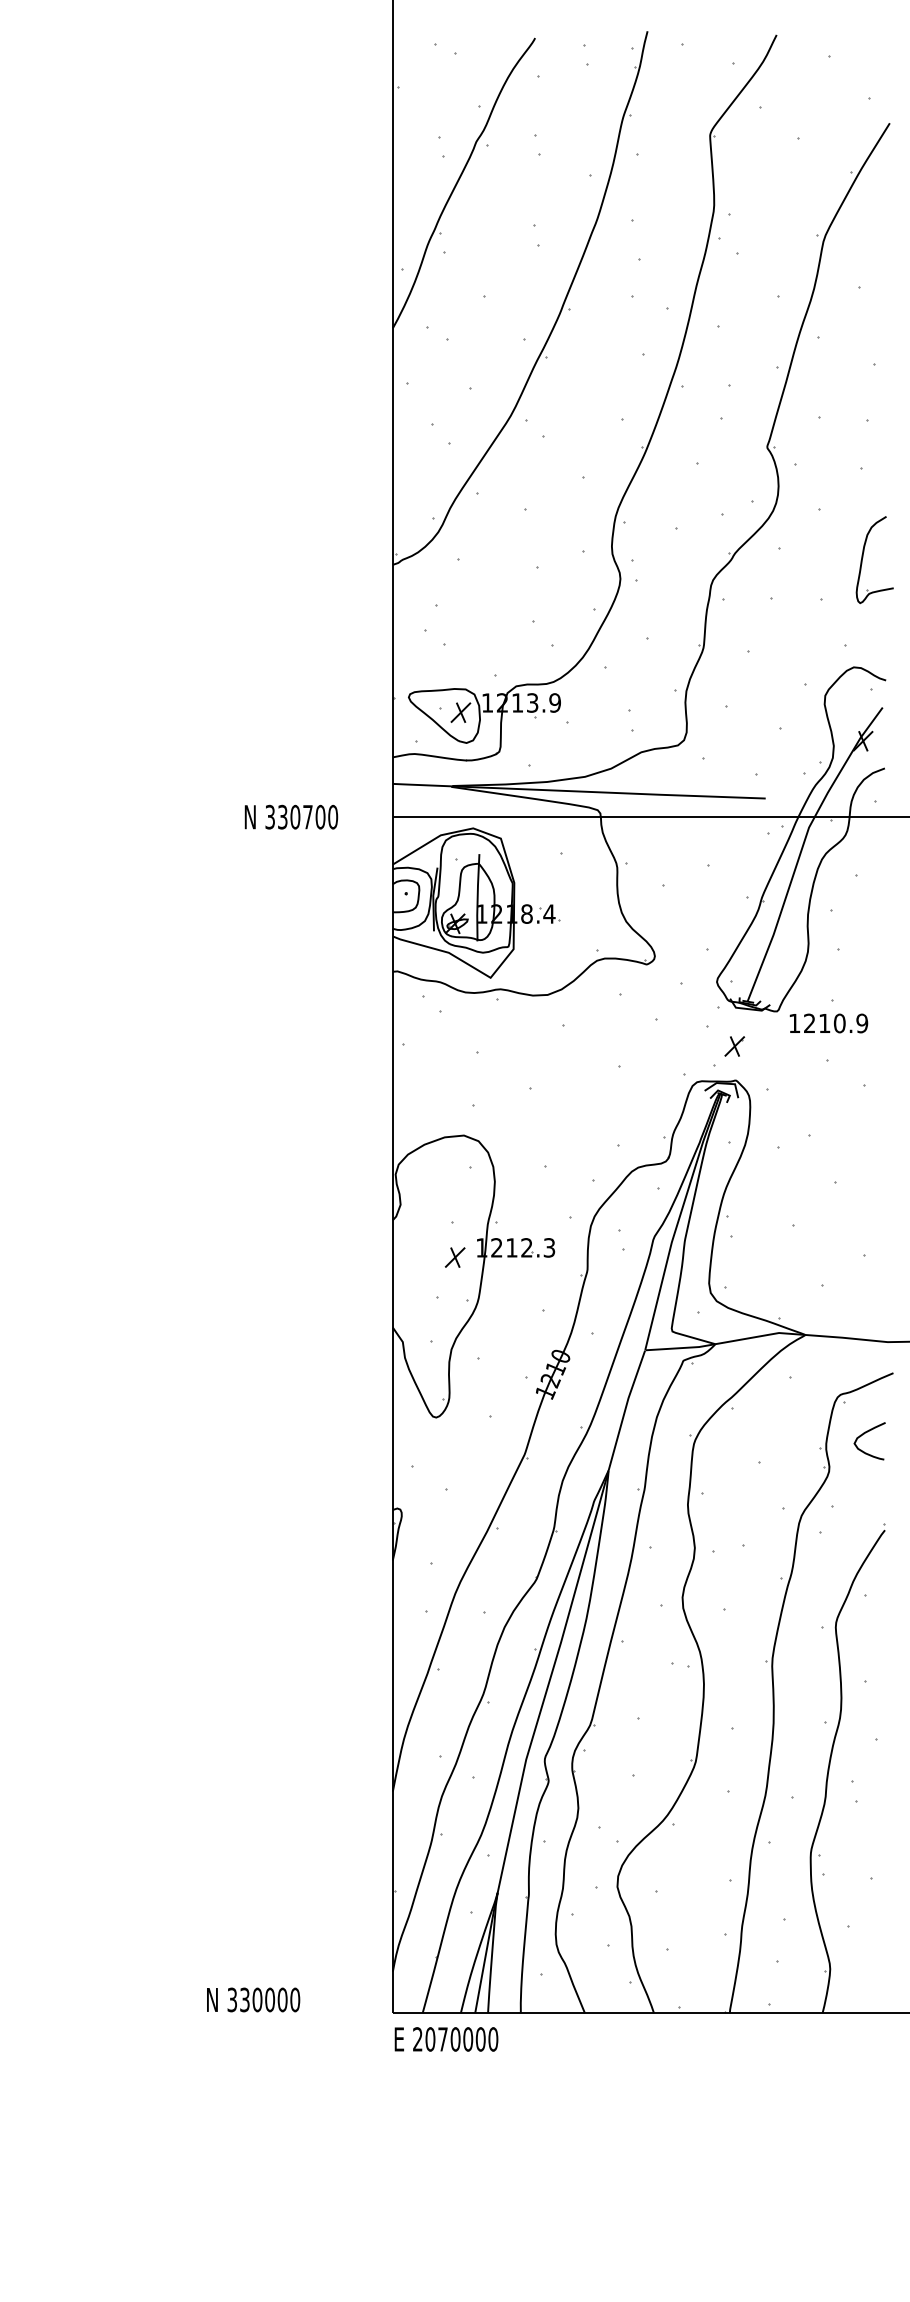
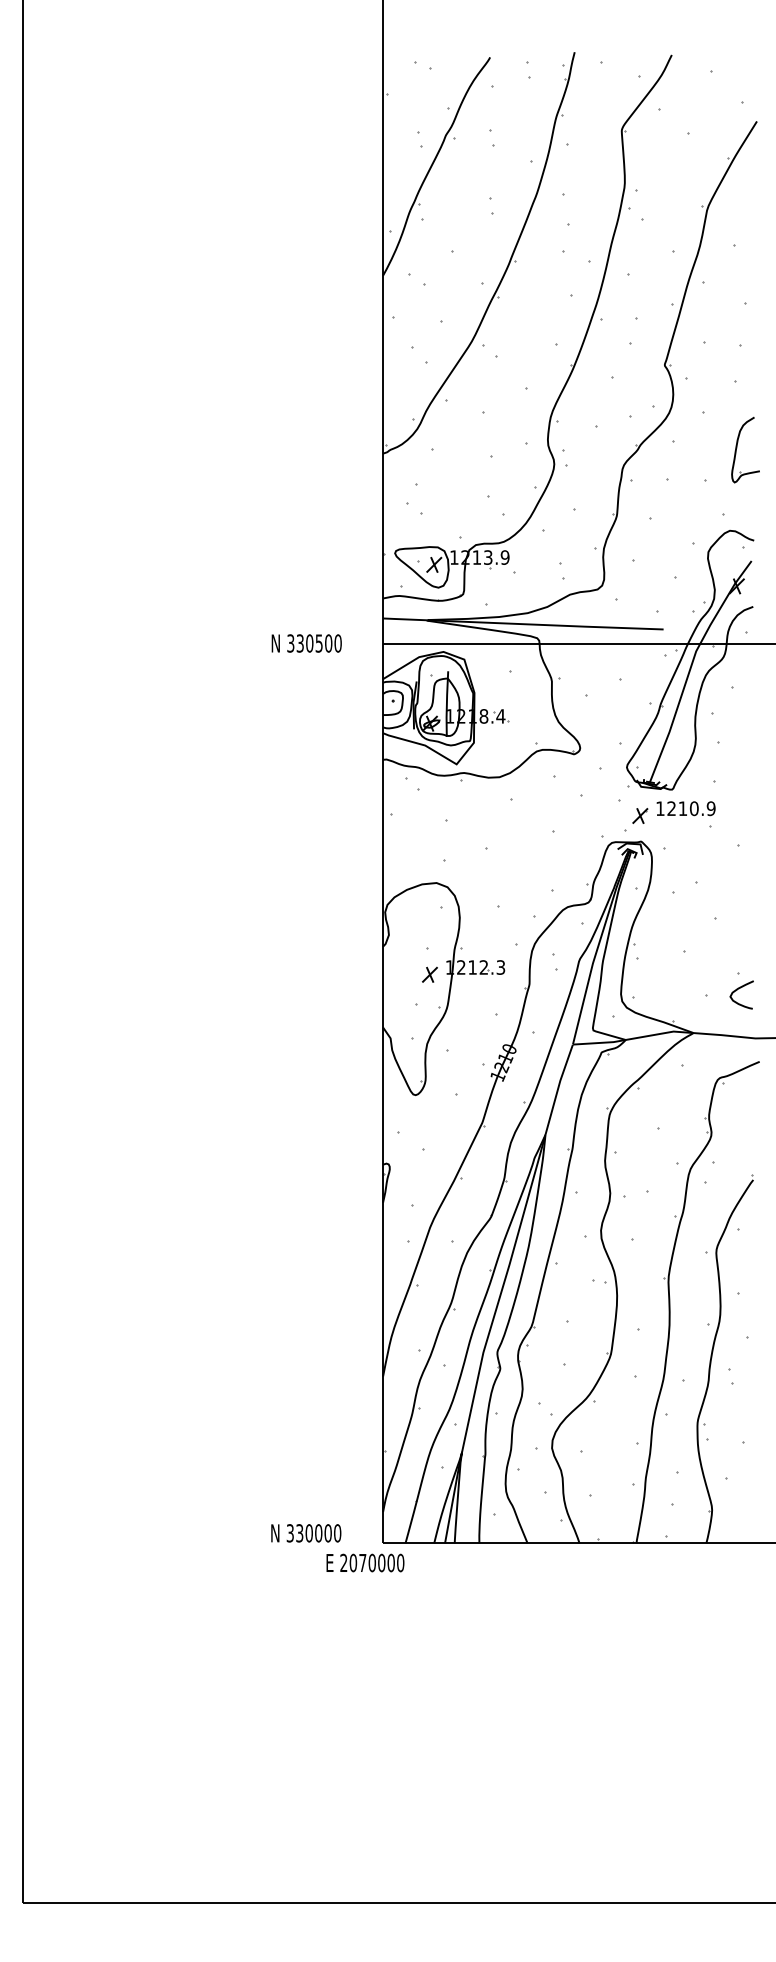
text: (307, 817) -> (318, 643), 330700 -> 330500
text: (828, 1023) -> (685, 808), moved
curve: (866, 1433) -> (739, 989), moved
text: (253, 2000) -> (306, 1533), moved
text: (446, 2038) -> (365, 1562), moved

